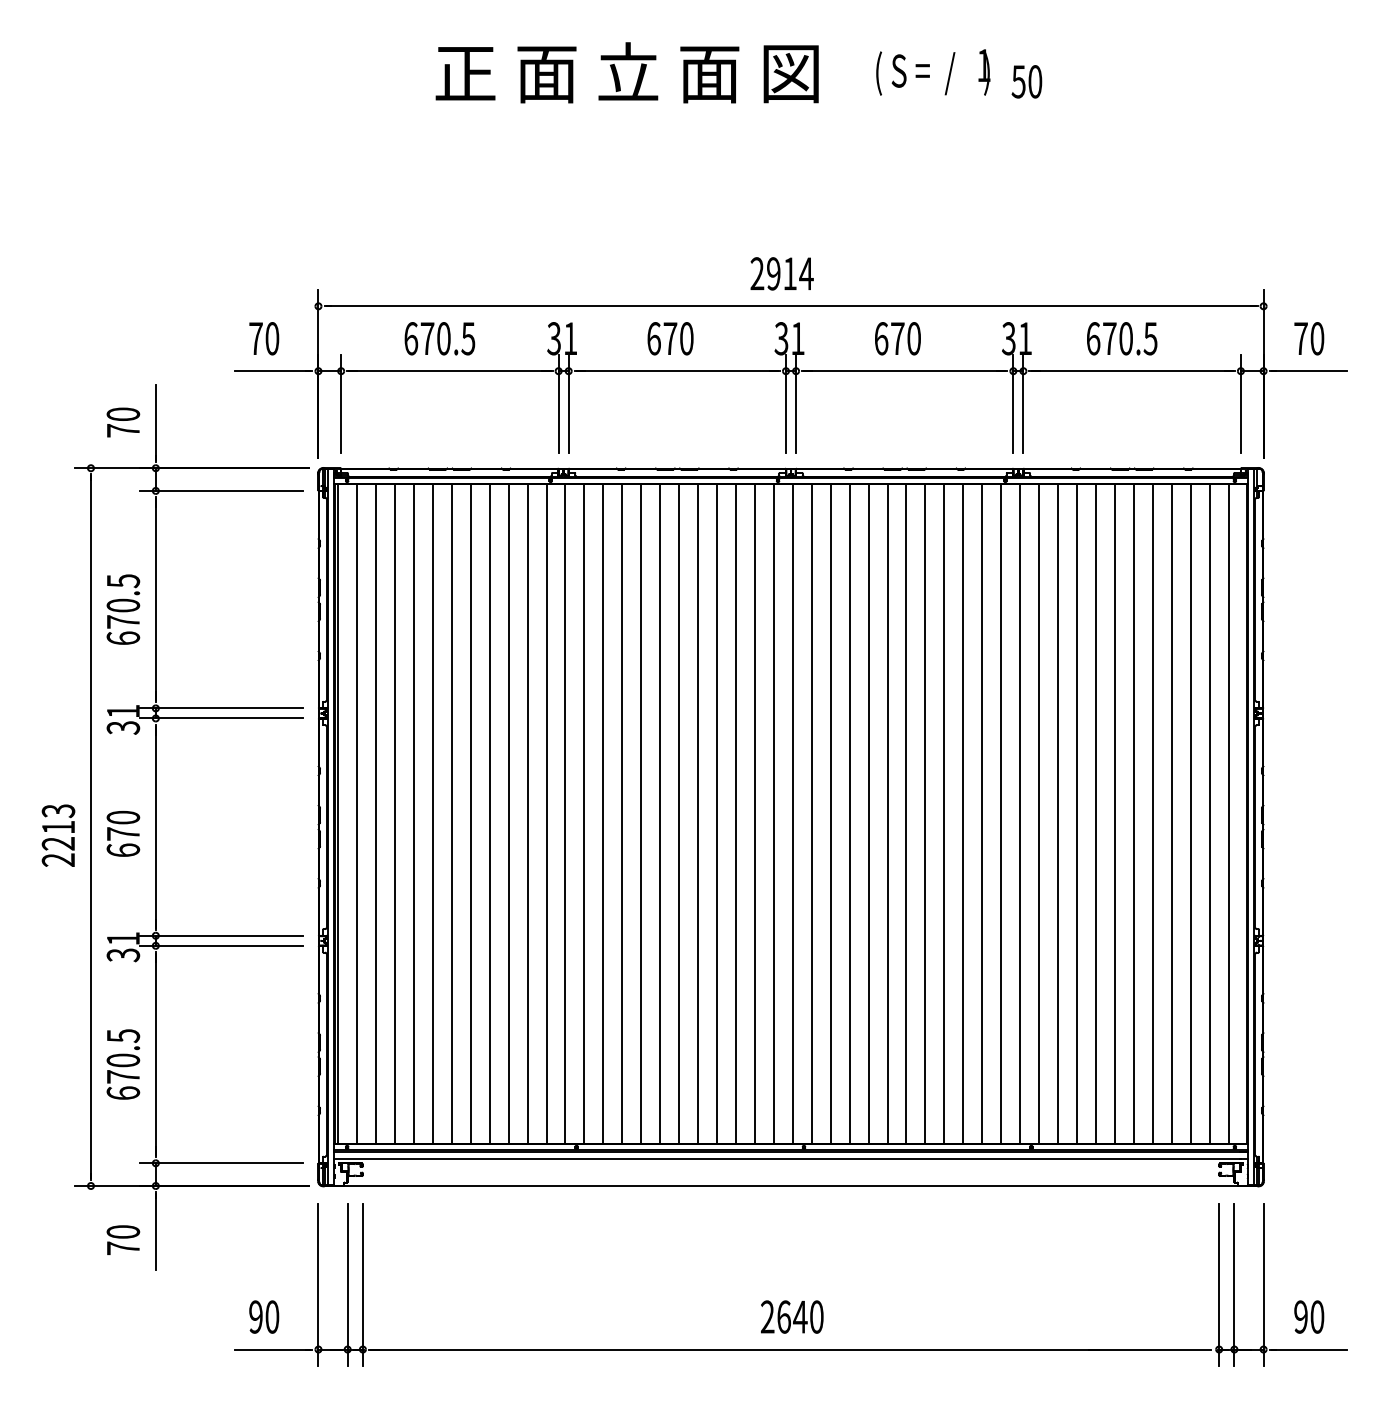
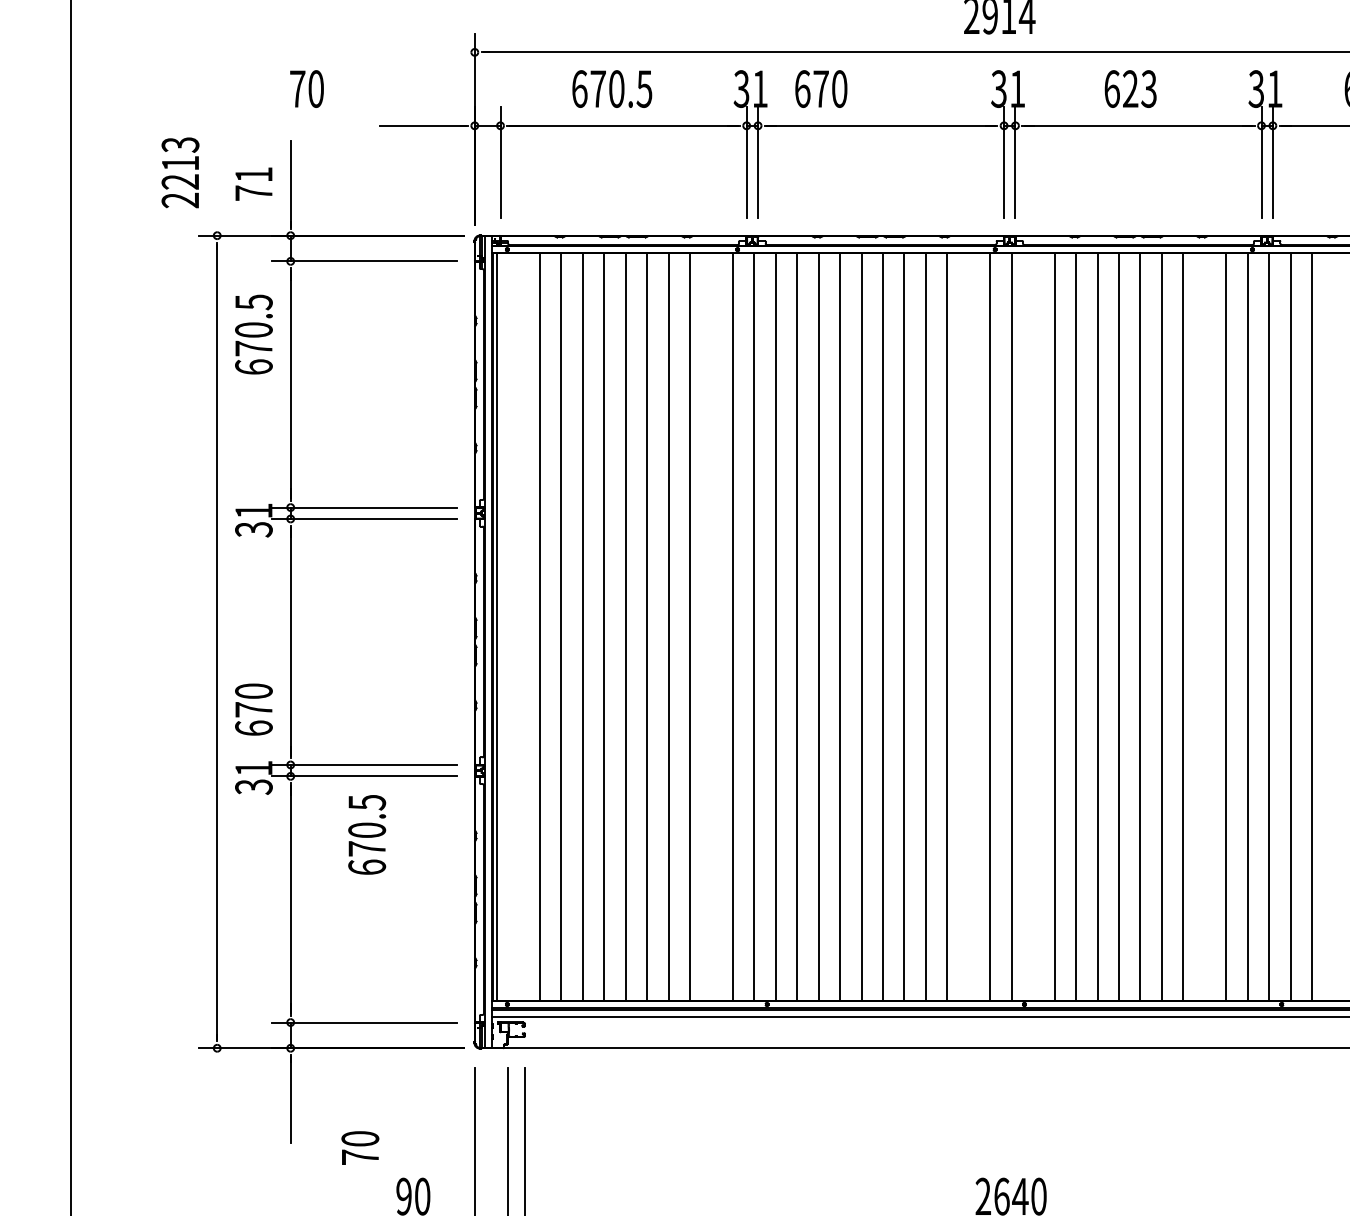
text: (264, 338) -> (307, 88), moved
text: (670, 338) -> (821, 88), moved
text: (905, 338) -> (1139, 88), 670 -> 623
text: (123, 413) -> (254, 173), 70 -> 71
text: (123, 609) -> (254, 334), moved
line: (356, 813) -> (517, 626), removed
line: (527, 813) -> (711, 626), removed
line: (754, 813) -> (968, 626), removed
line: (811, 813) -> (1032, 626), removed
line: (963, 813) -> (1205, 626), removed
line: (1077, 813) -> (1334, 626), removed
text: (123, 833) -> (254, 709), moved
text: (58, 835) -> (180, 172), moved
text: (123, 1064) -> (367, 834), moved
text: (123, 1239) -> (360, 1147), moved

